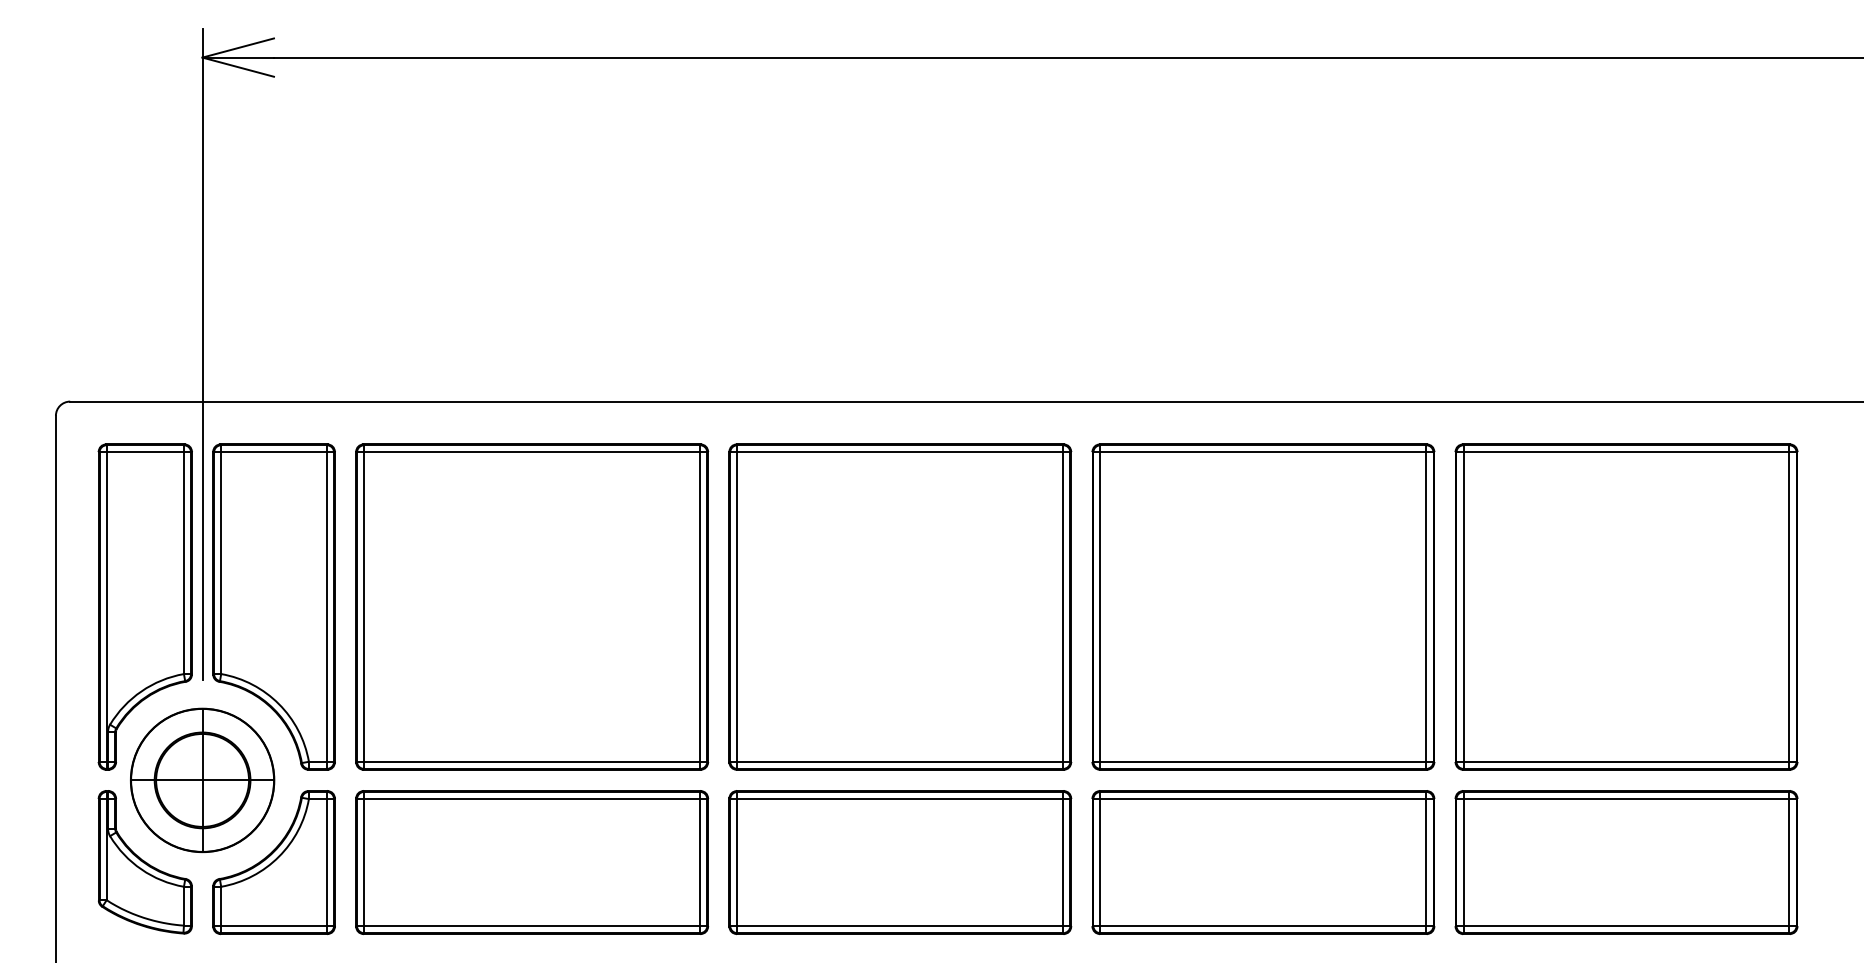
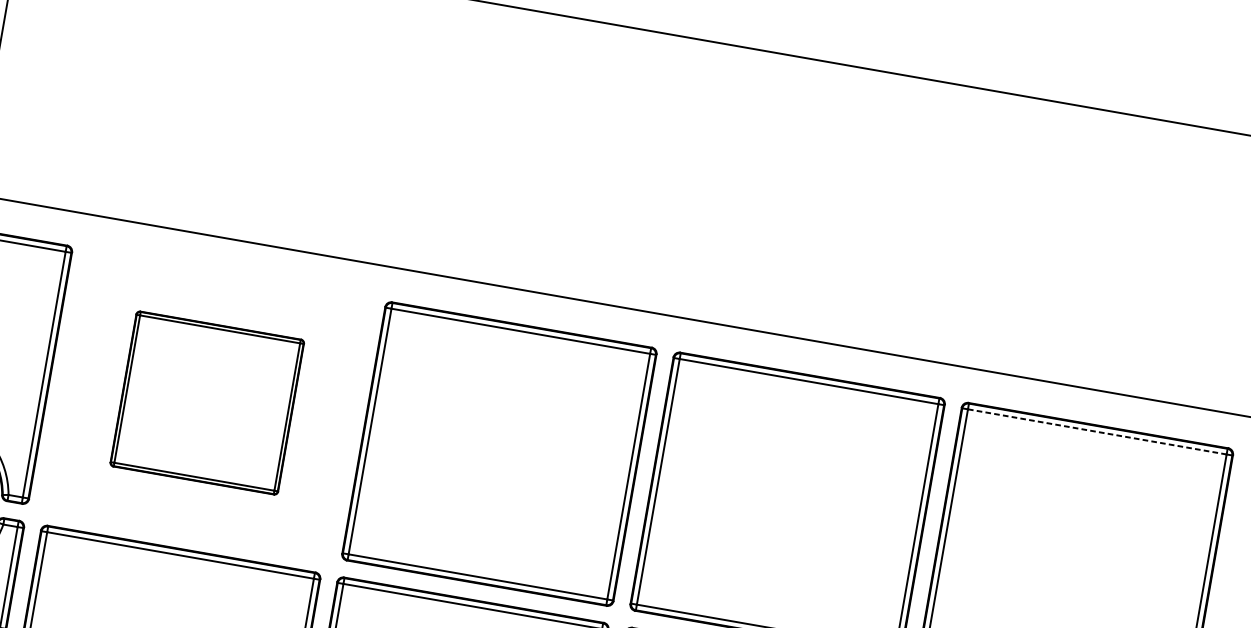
line: (1626, 452) -> (1097, 431), solid -> dashed
part: (532, 606) -> (207, 402), size x0.6

